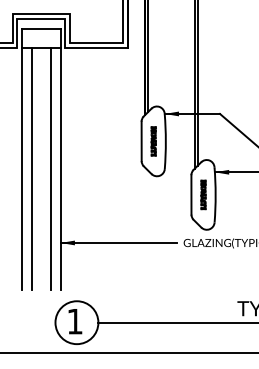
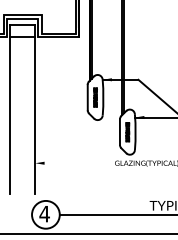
line: (31, 169) -> (16, 115), removed
line: (51, 169) -> (29, 115), removed
line: (118, 243) -> (72, 163), removed
text: (74, 322) -> (44, 214), 1 -> 4

